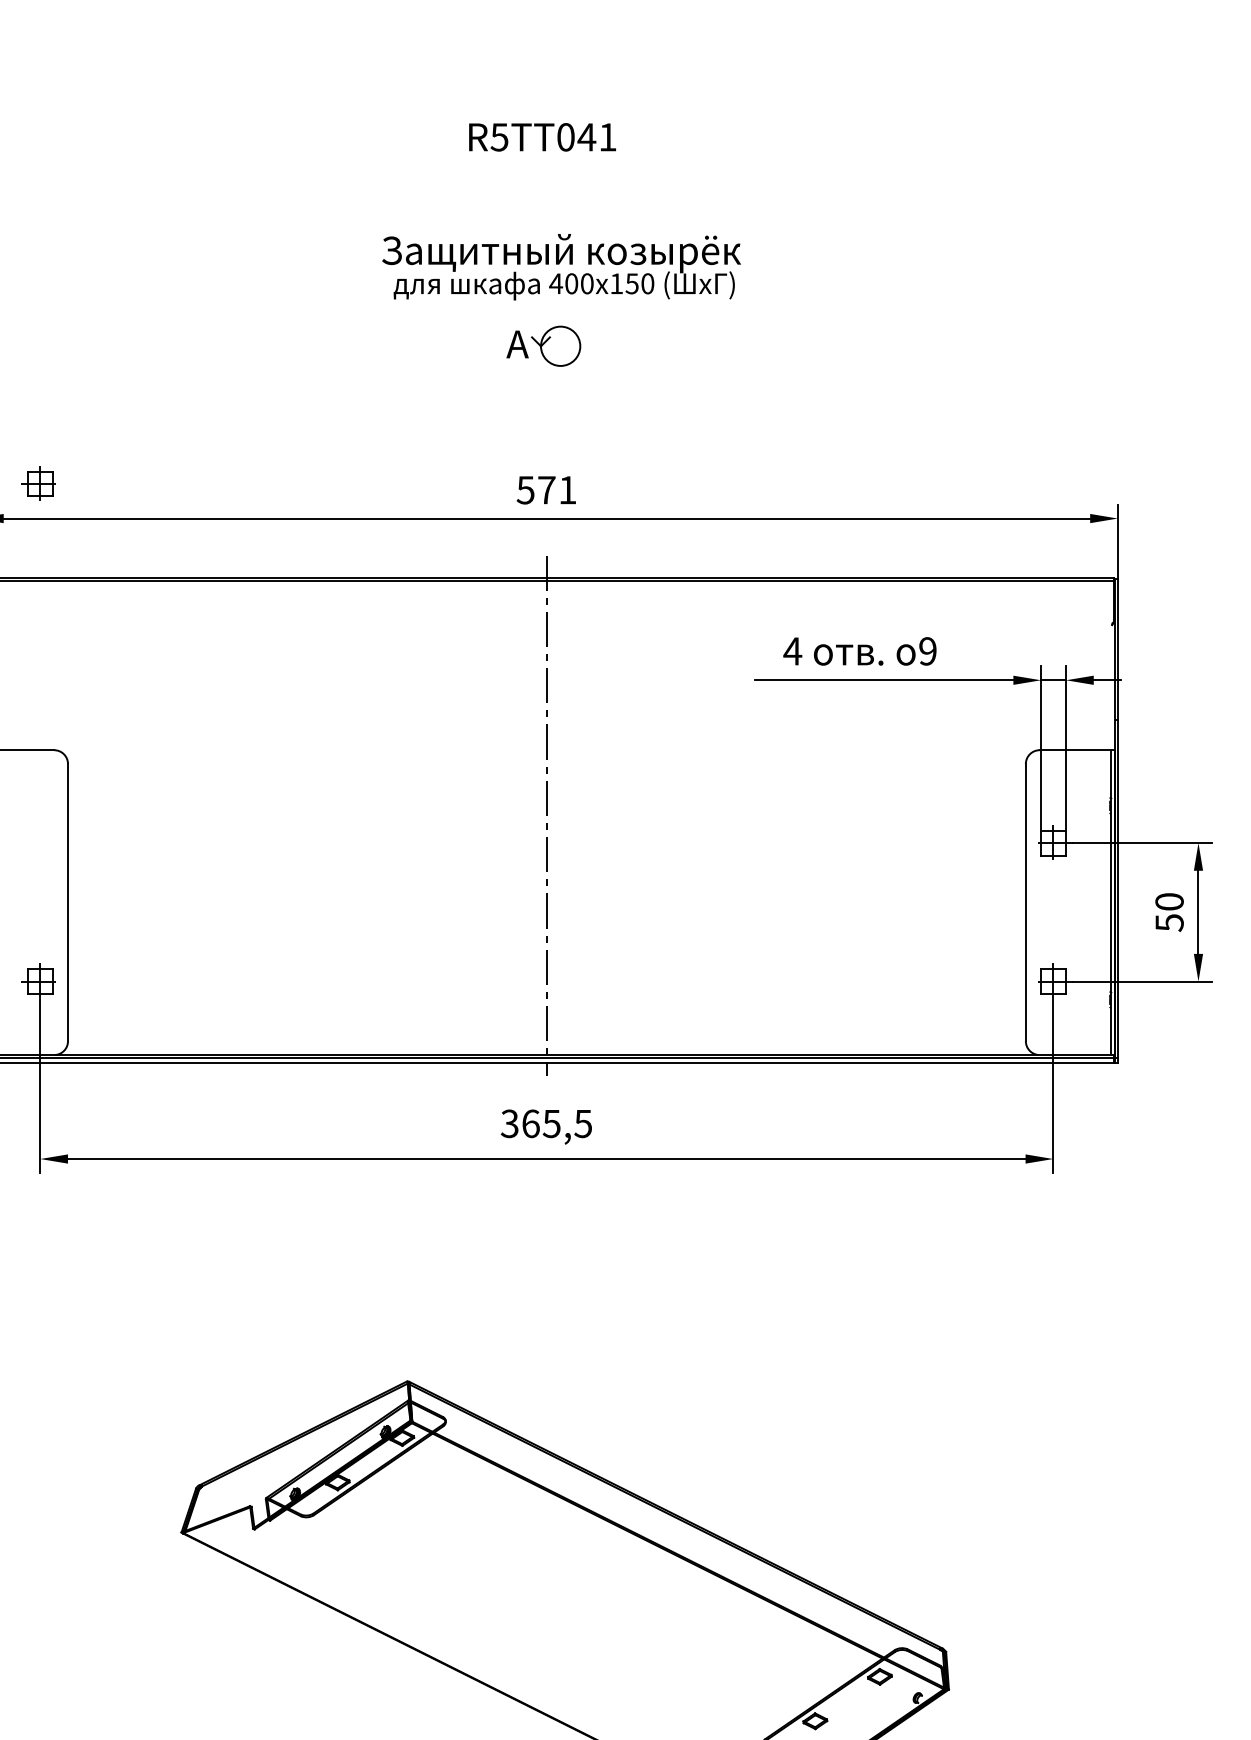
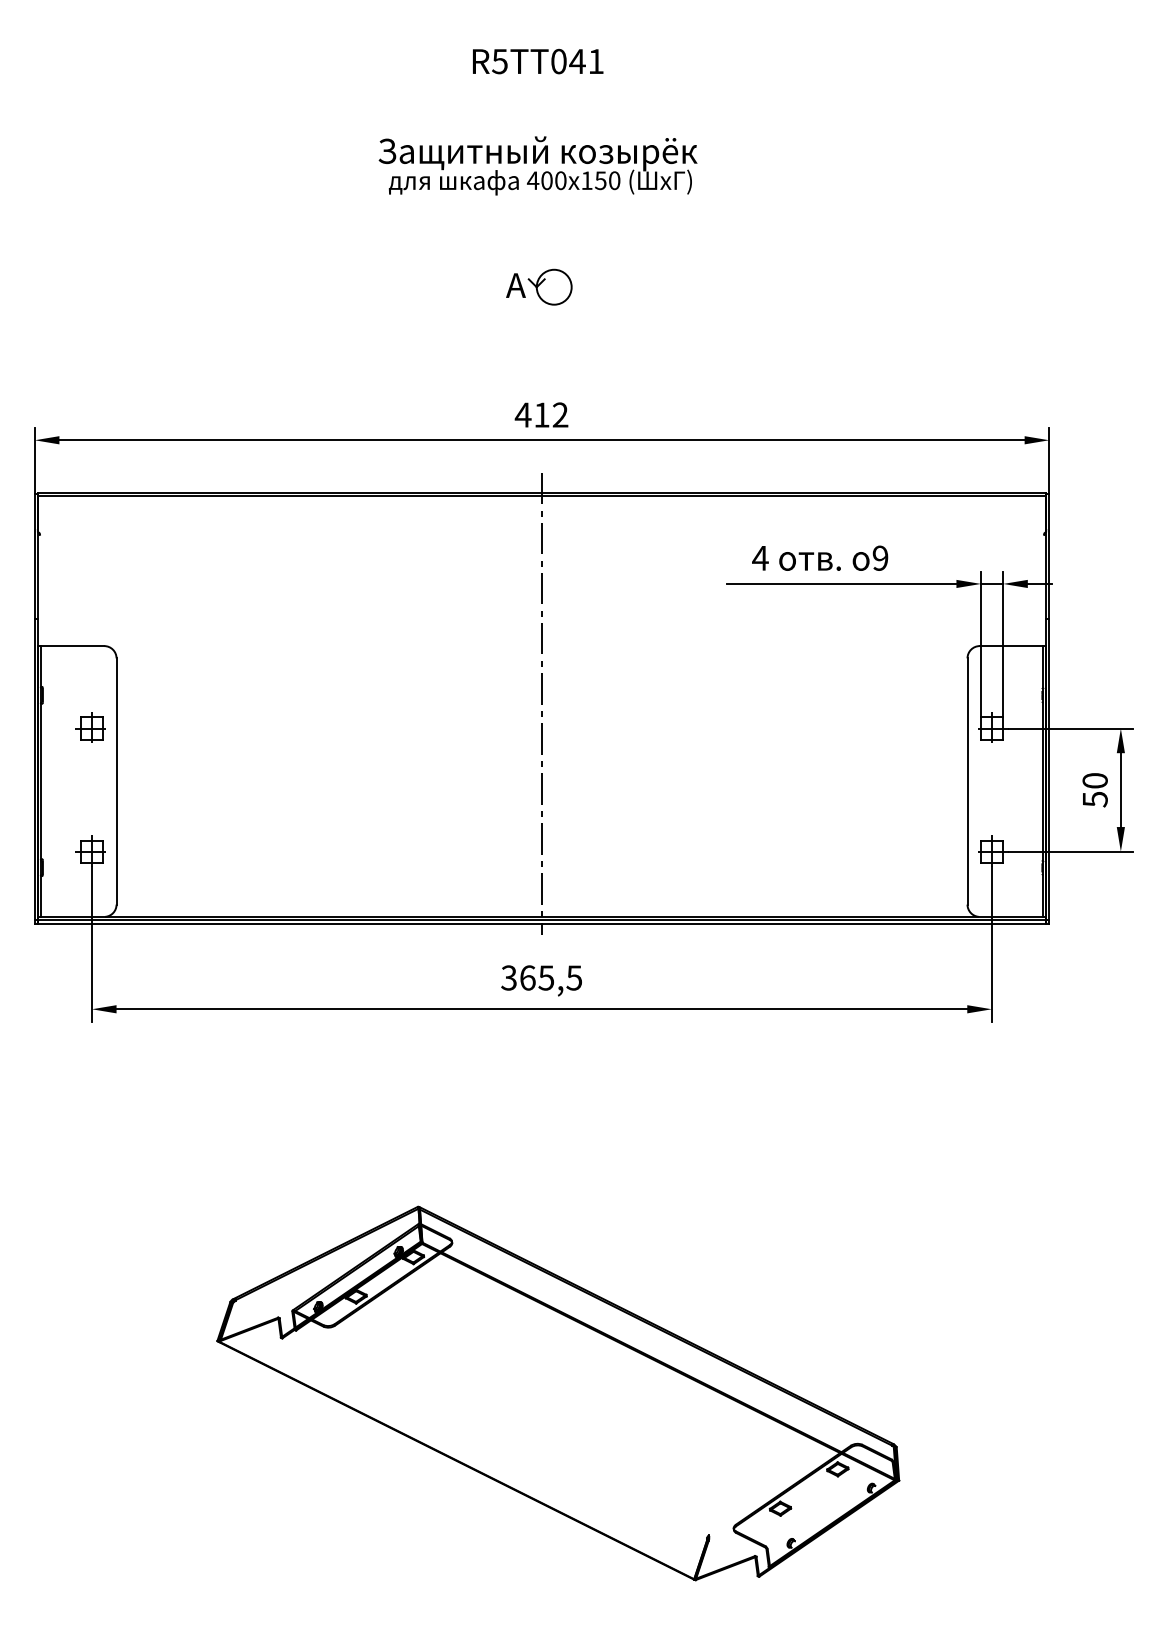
text: (542, 137) -> (538, 61), moved
text: (560, 266) -> (537, 165), moved
part: (38, 482) -> (90, 727), moved
text: (546, 489) -> (541, 414), 571 -> 412

